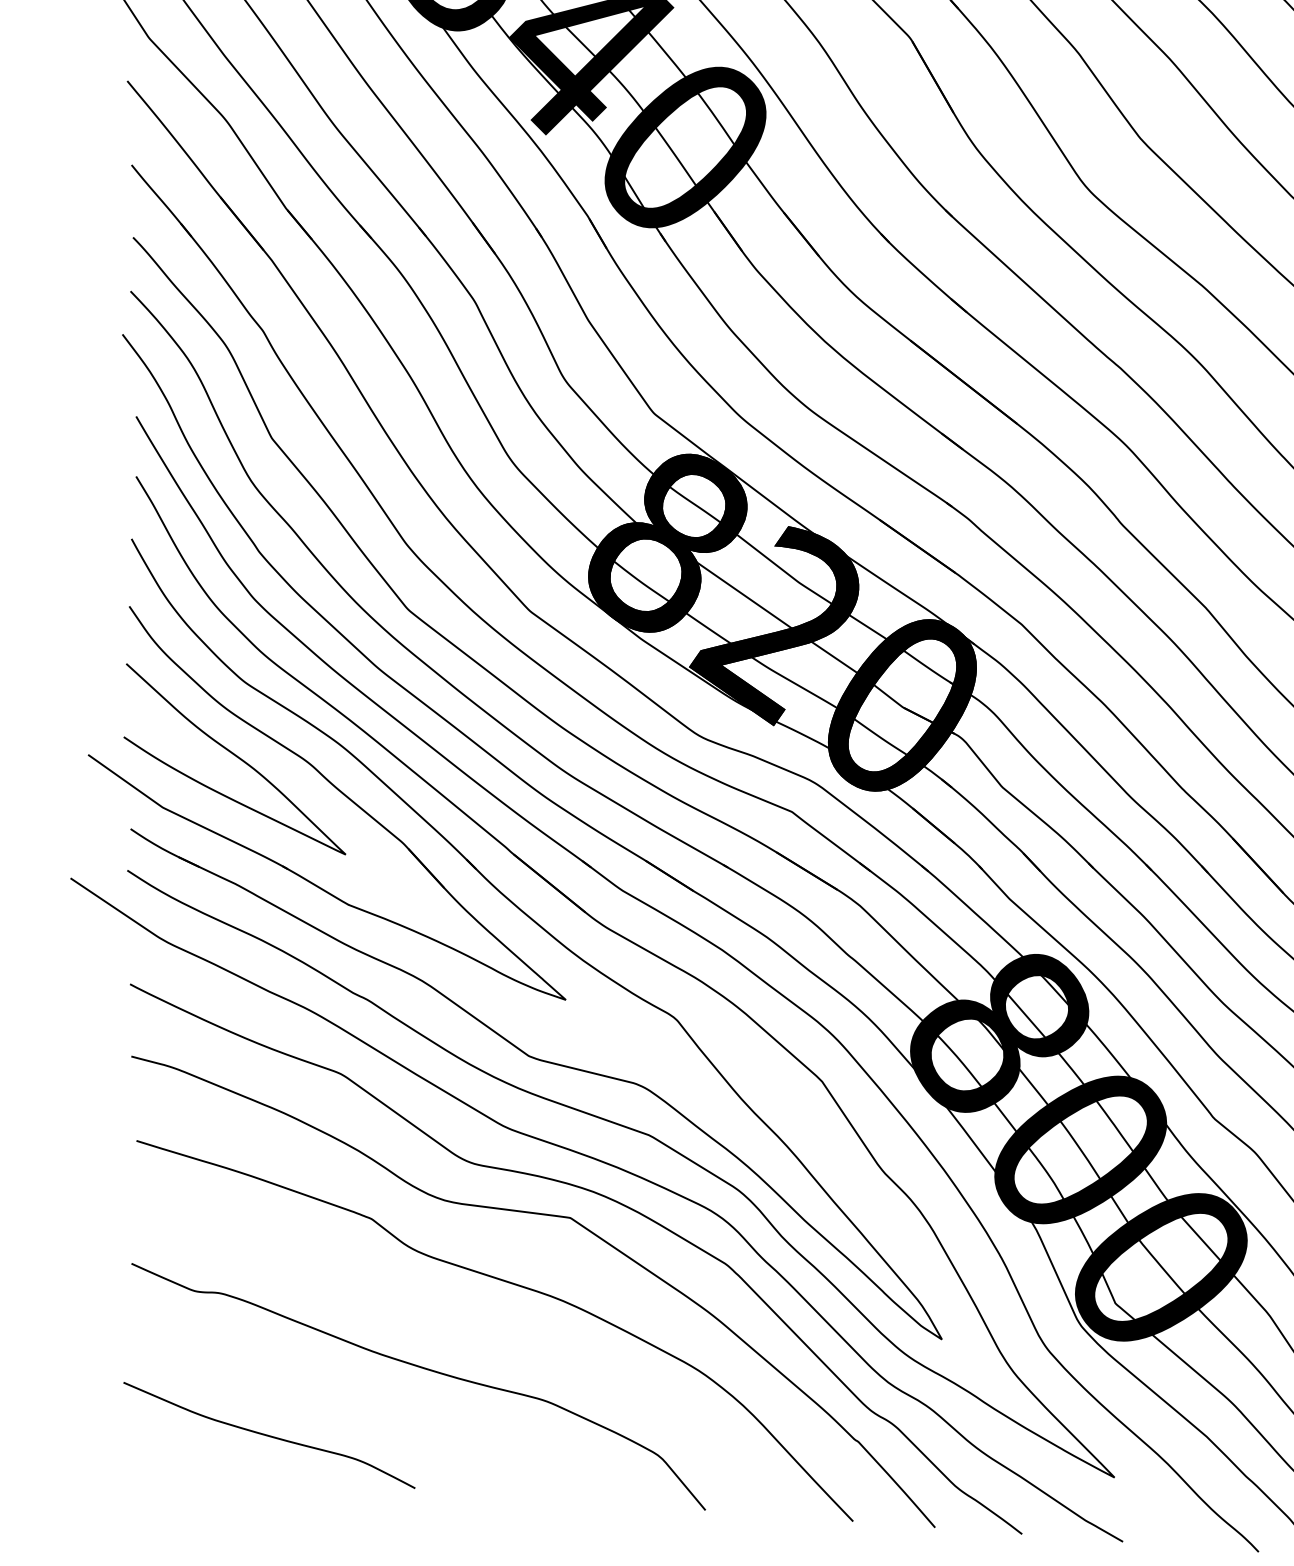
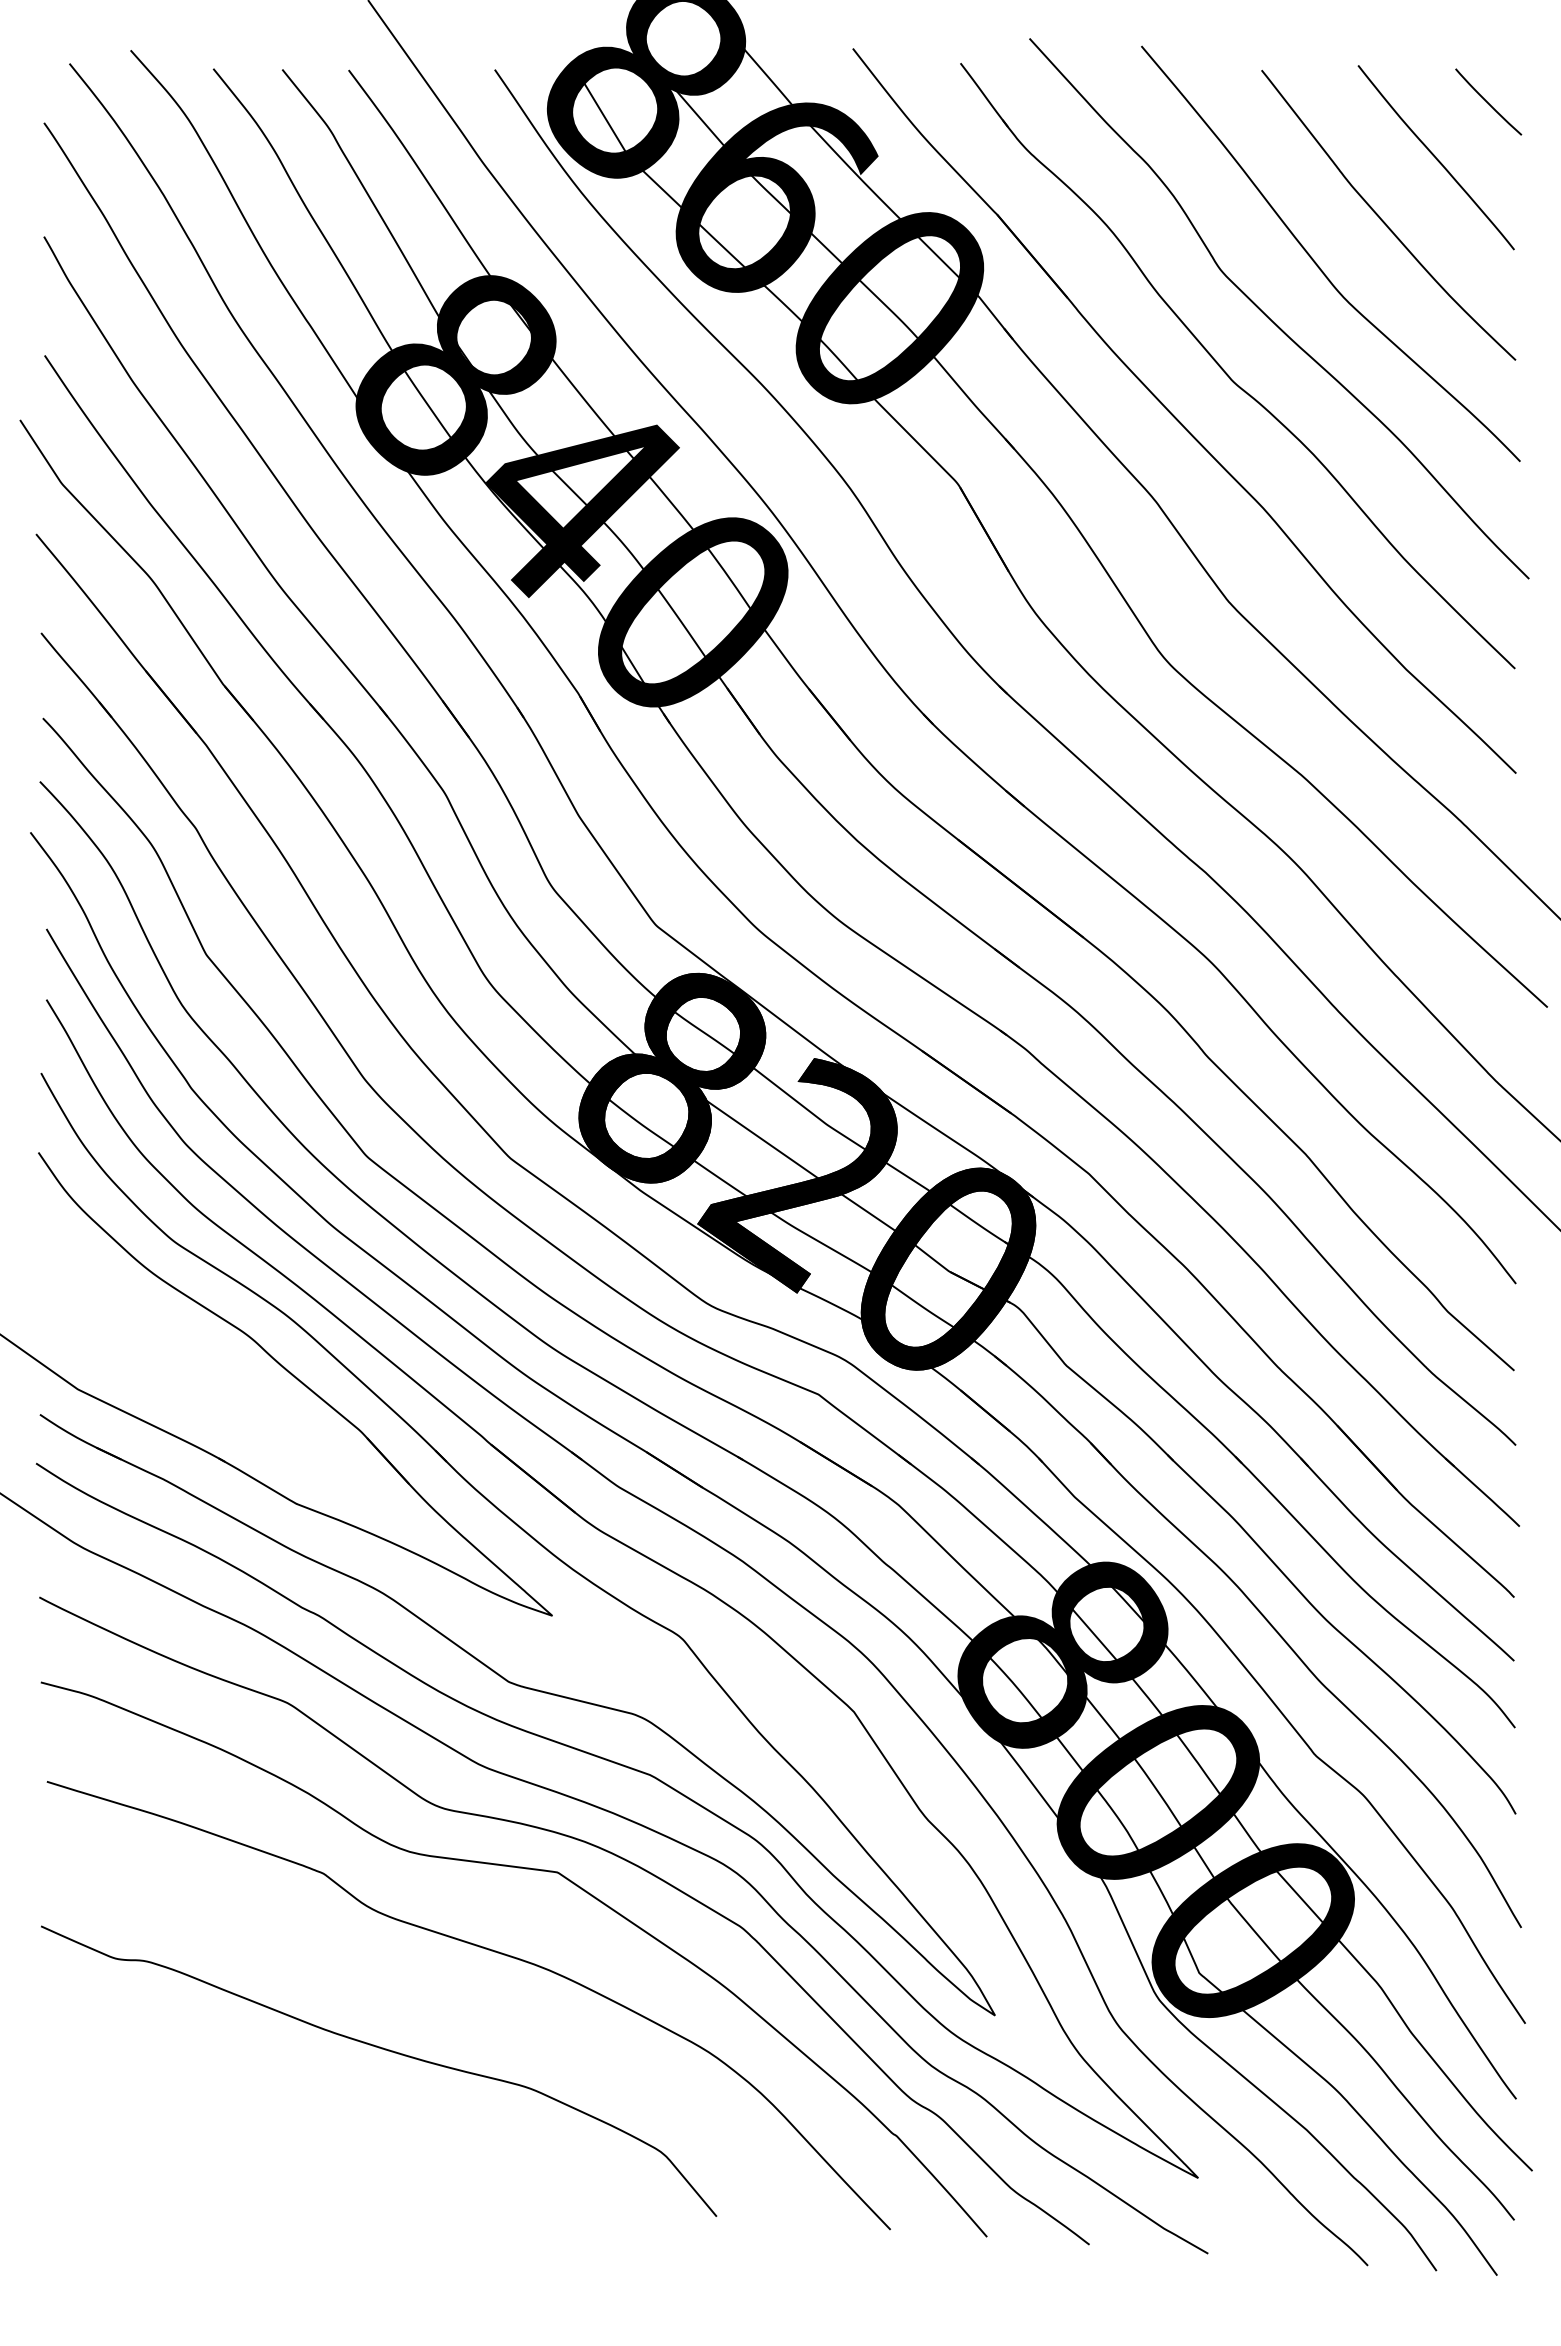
curve: (235, 756) -> (163, 1329), removed
curve: (269, 1435) -> (203, 2128), removed

